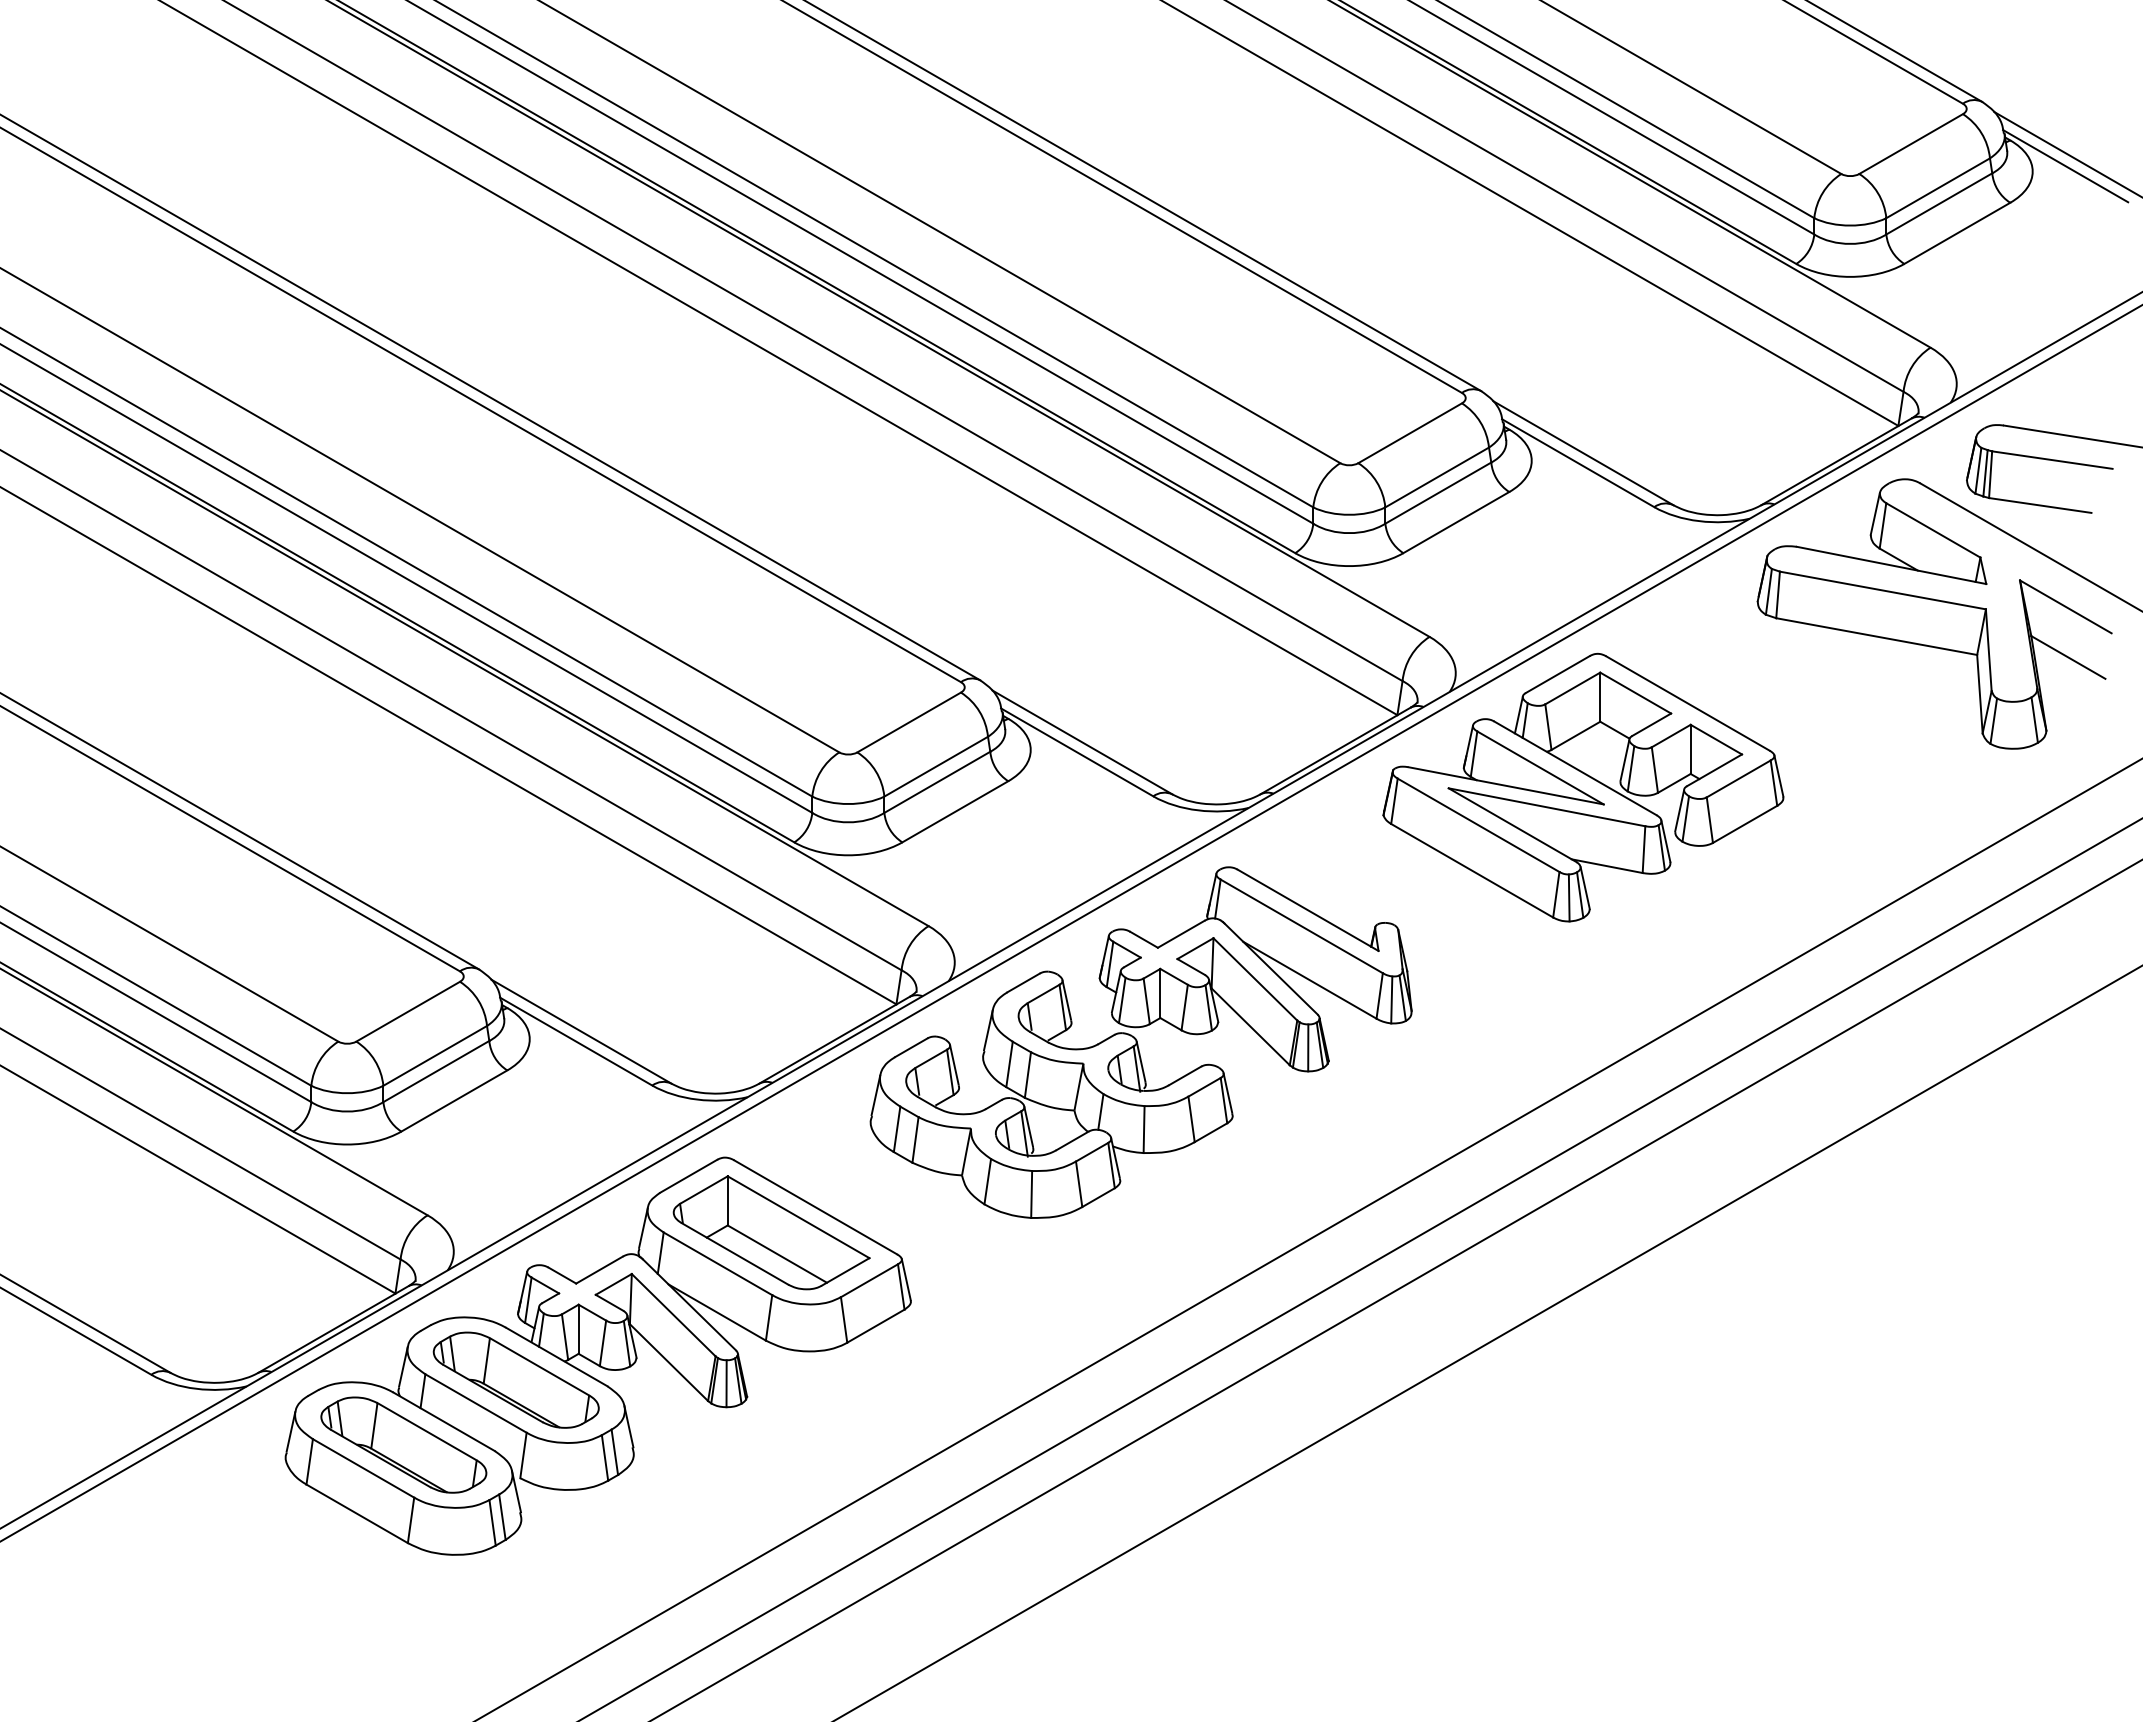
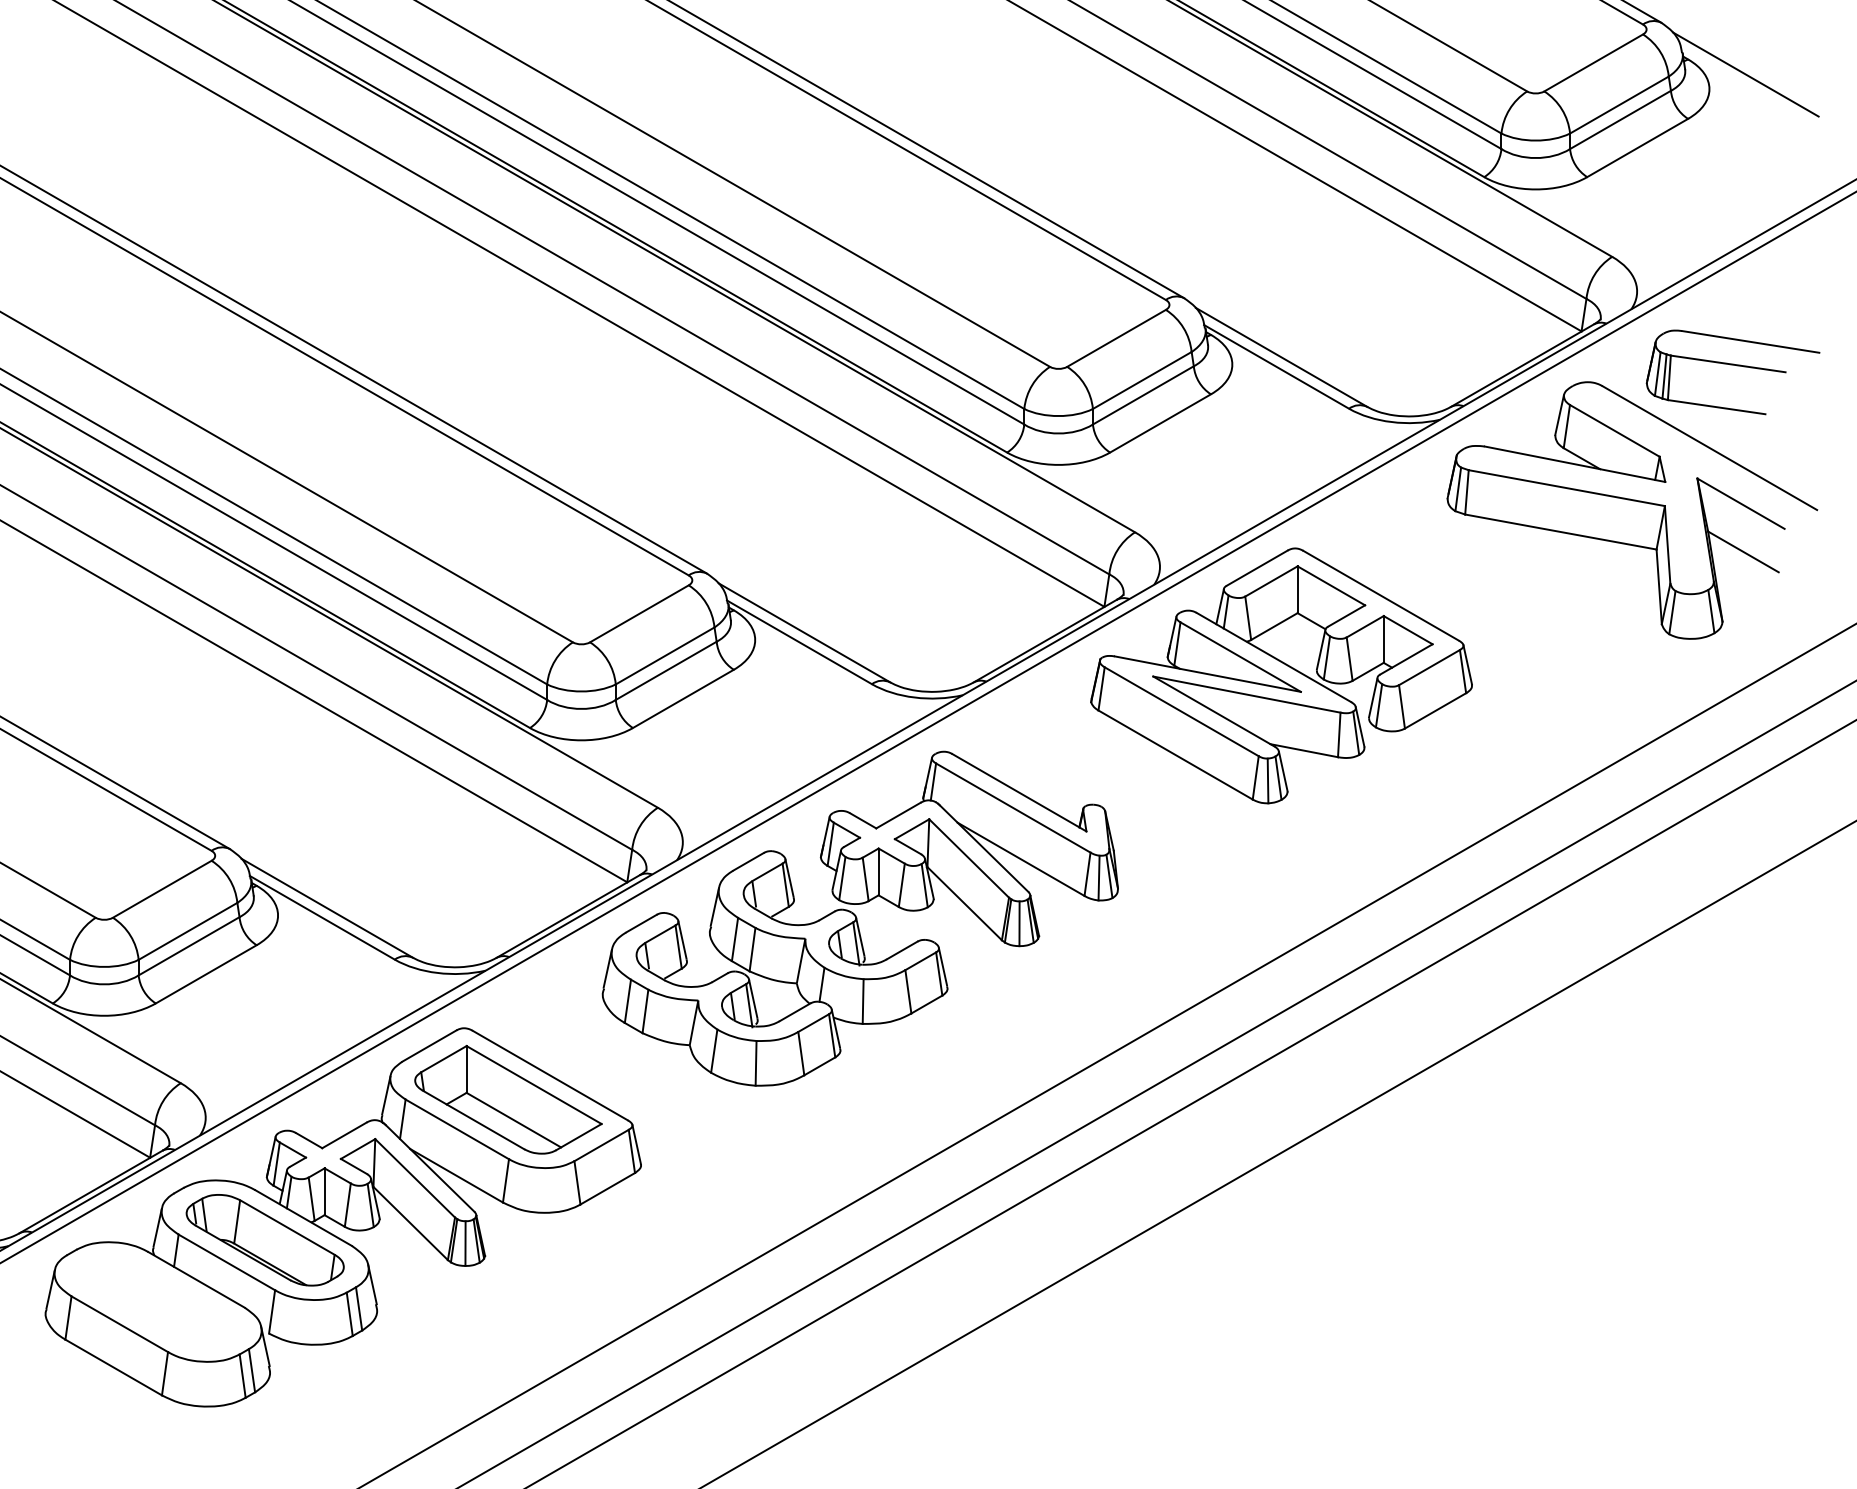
line: (2065, 166) -> (1740, 84), removed
part: (403, 1444) -> (157, 1301), removed

